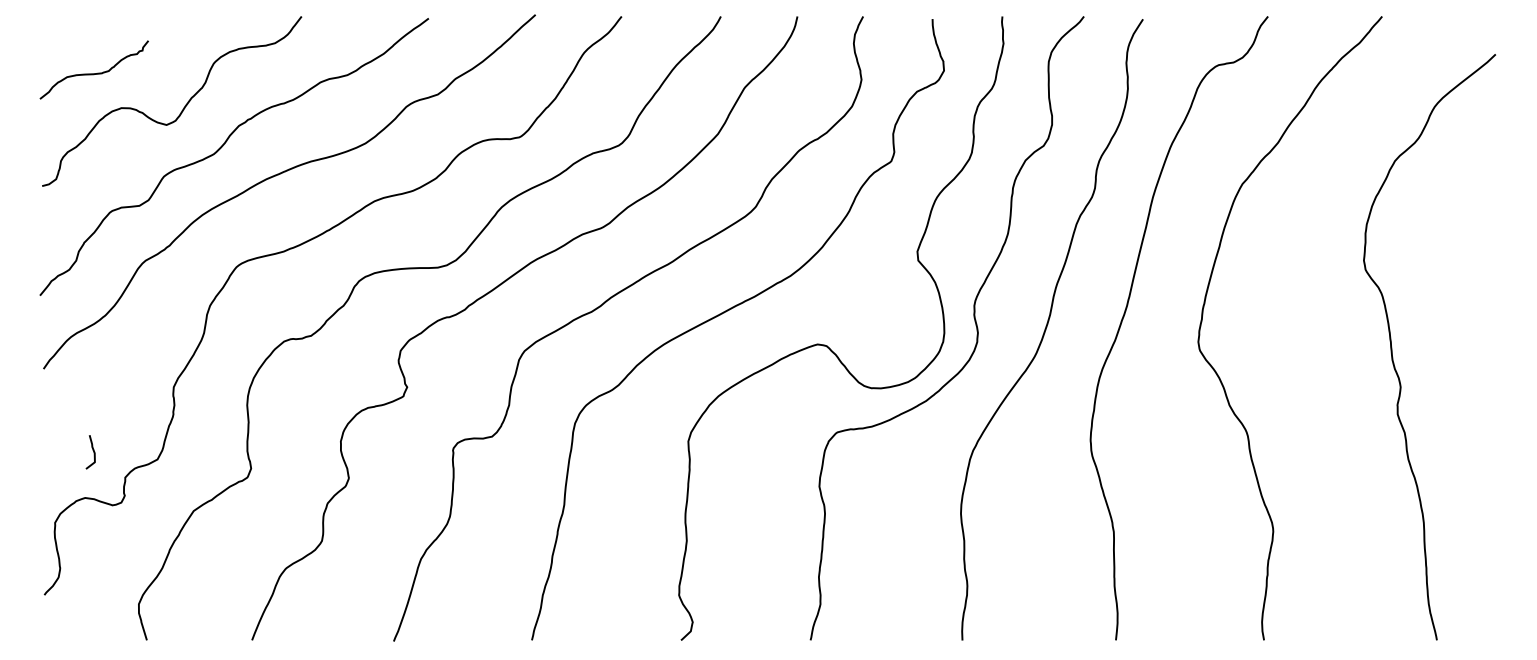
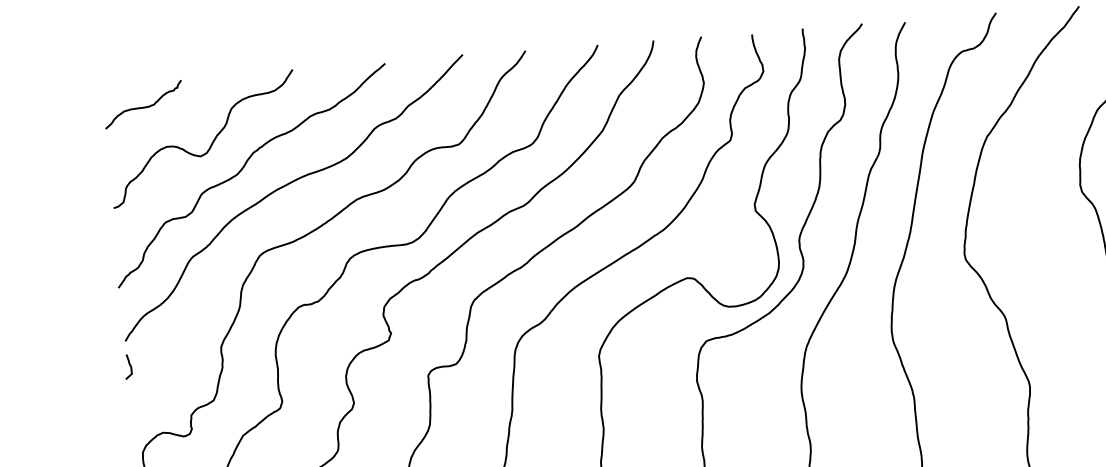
curve: (93, 73) -> (143, 107), moved
curve: (92, 450) -> (129, 365), moved

